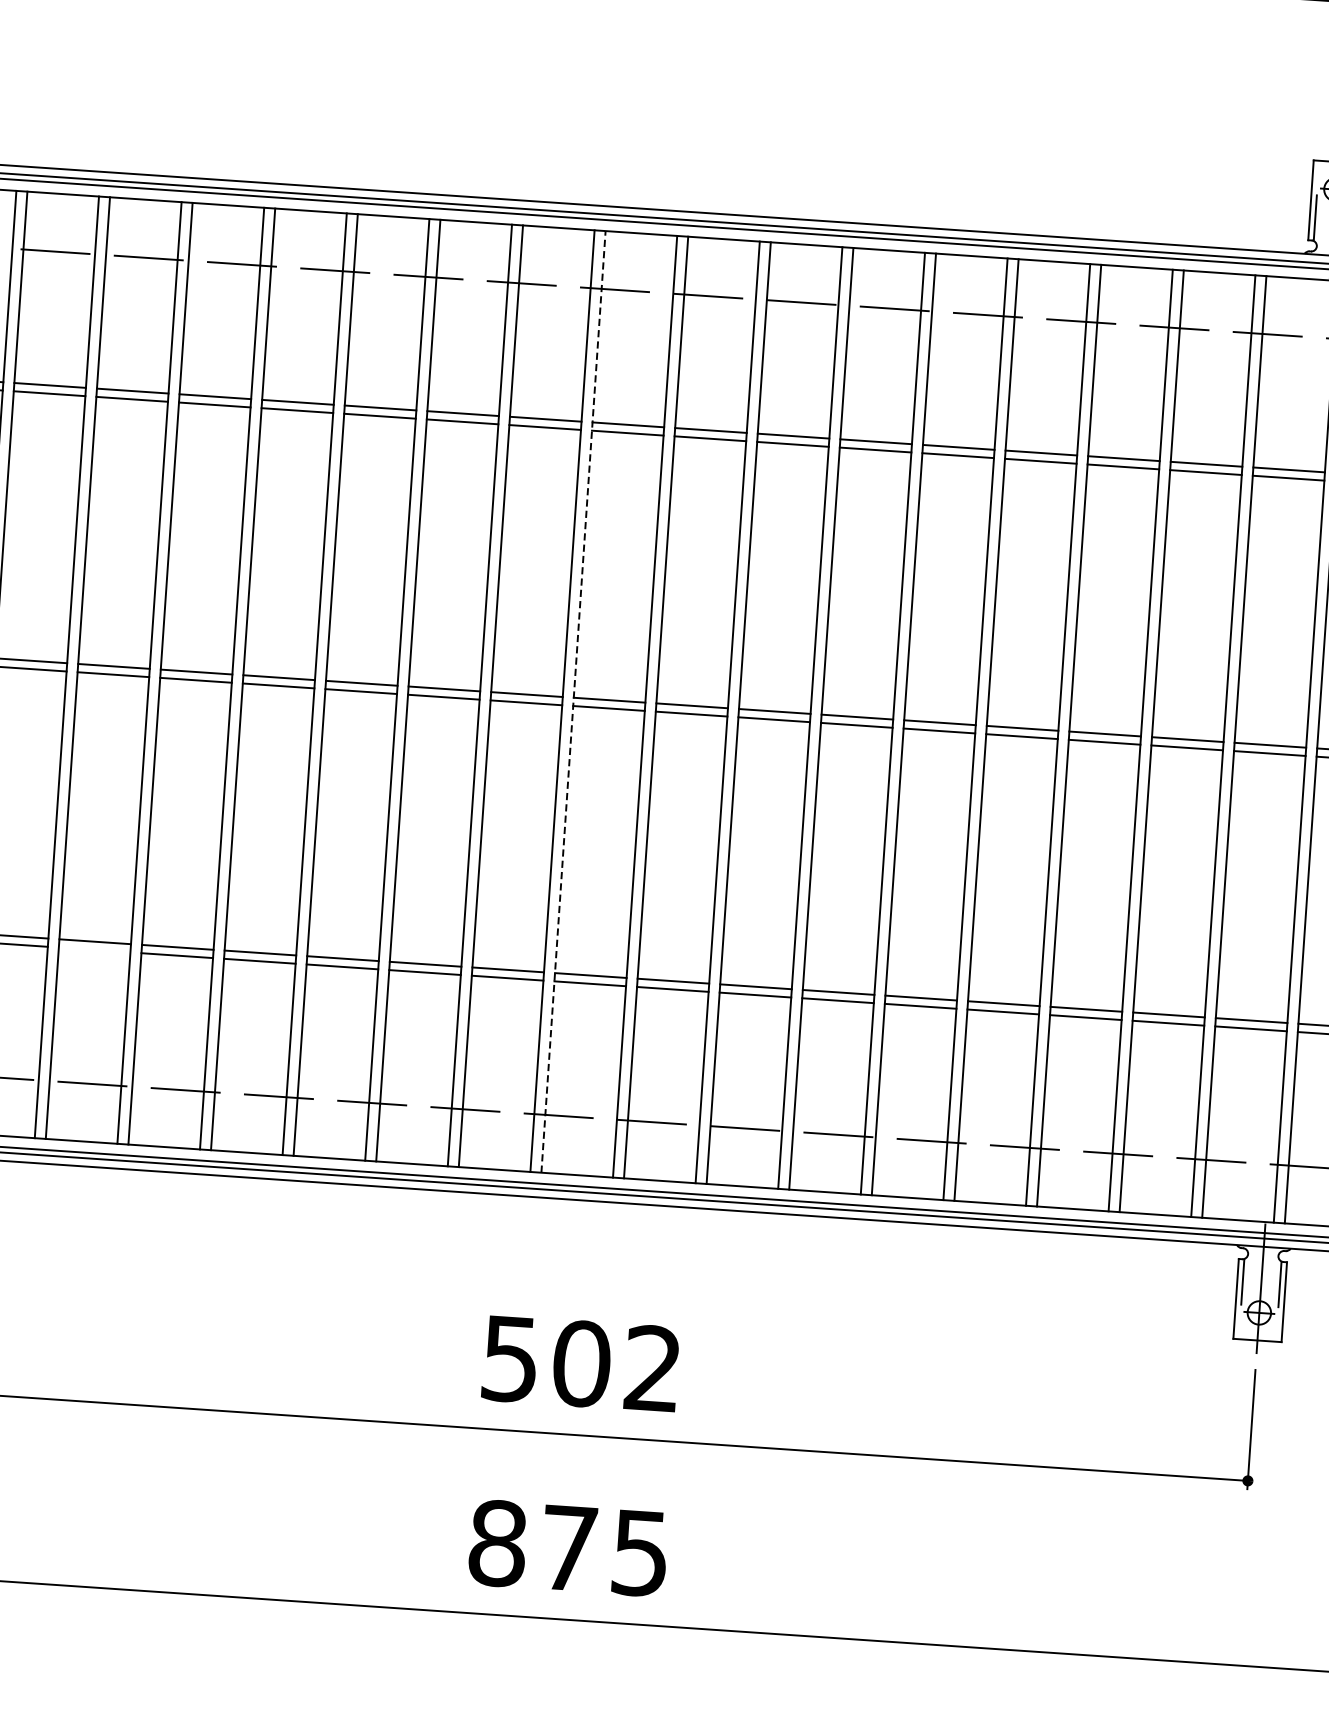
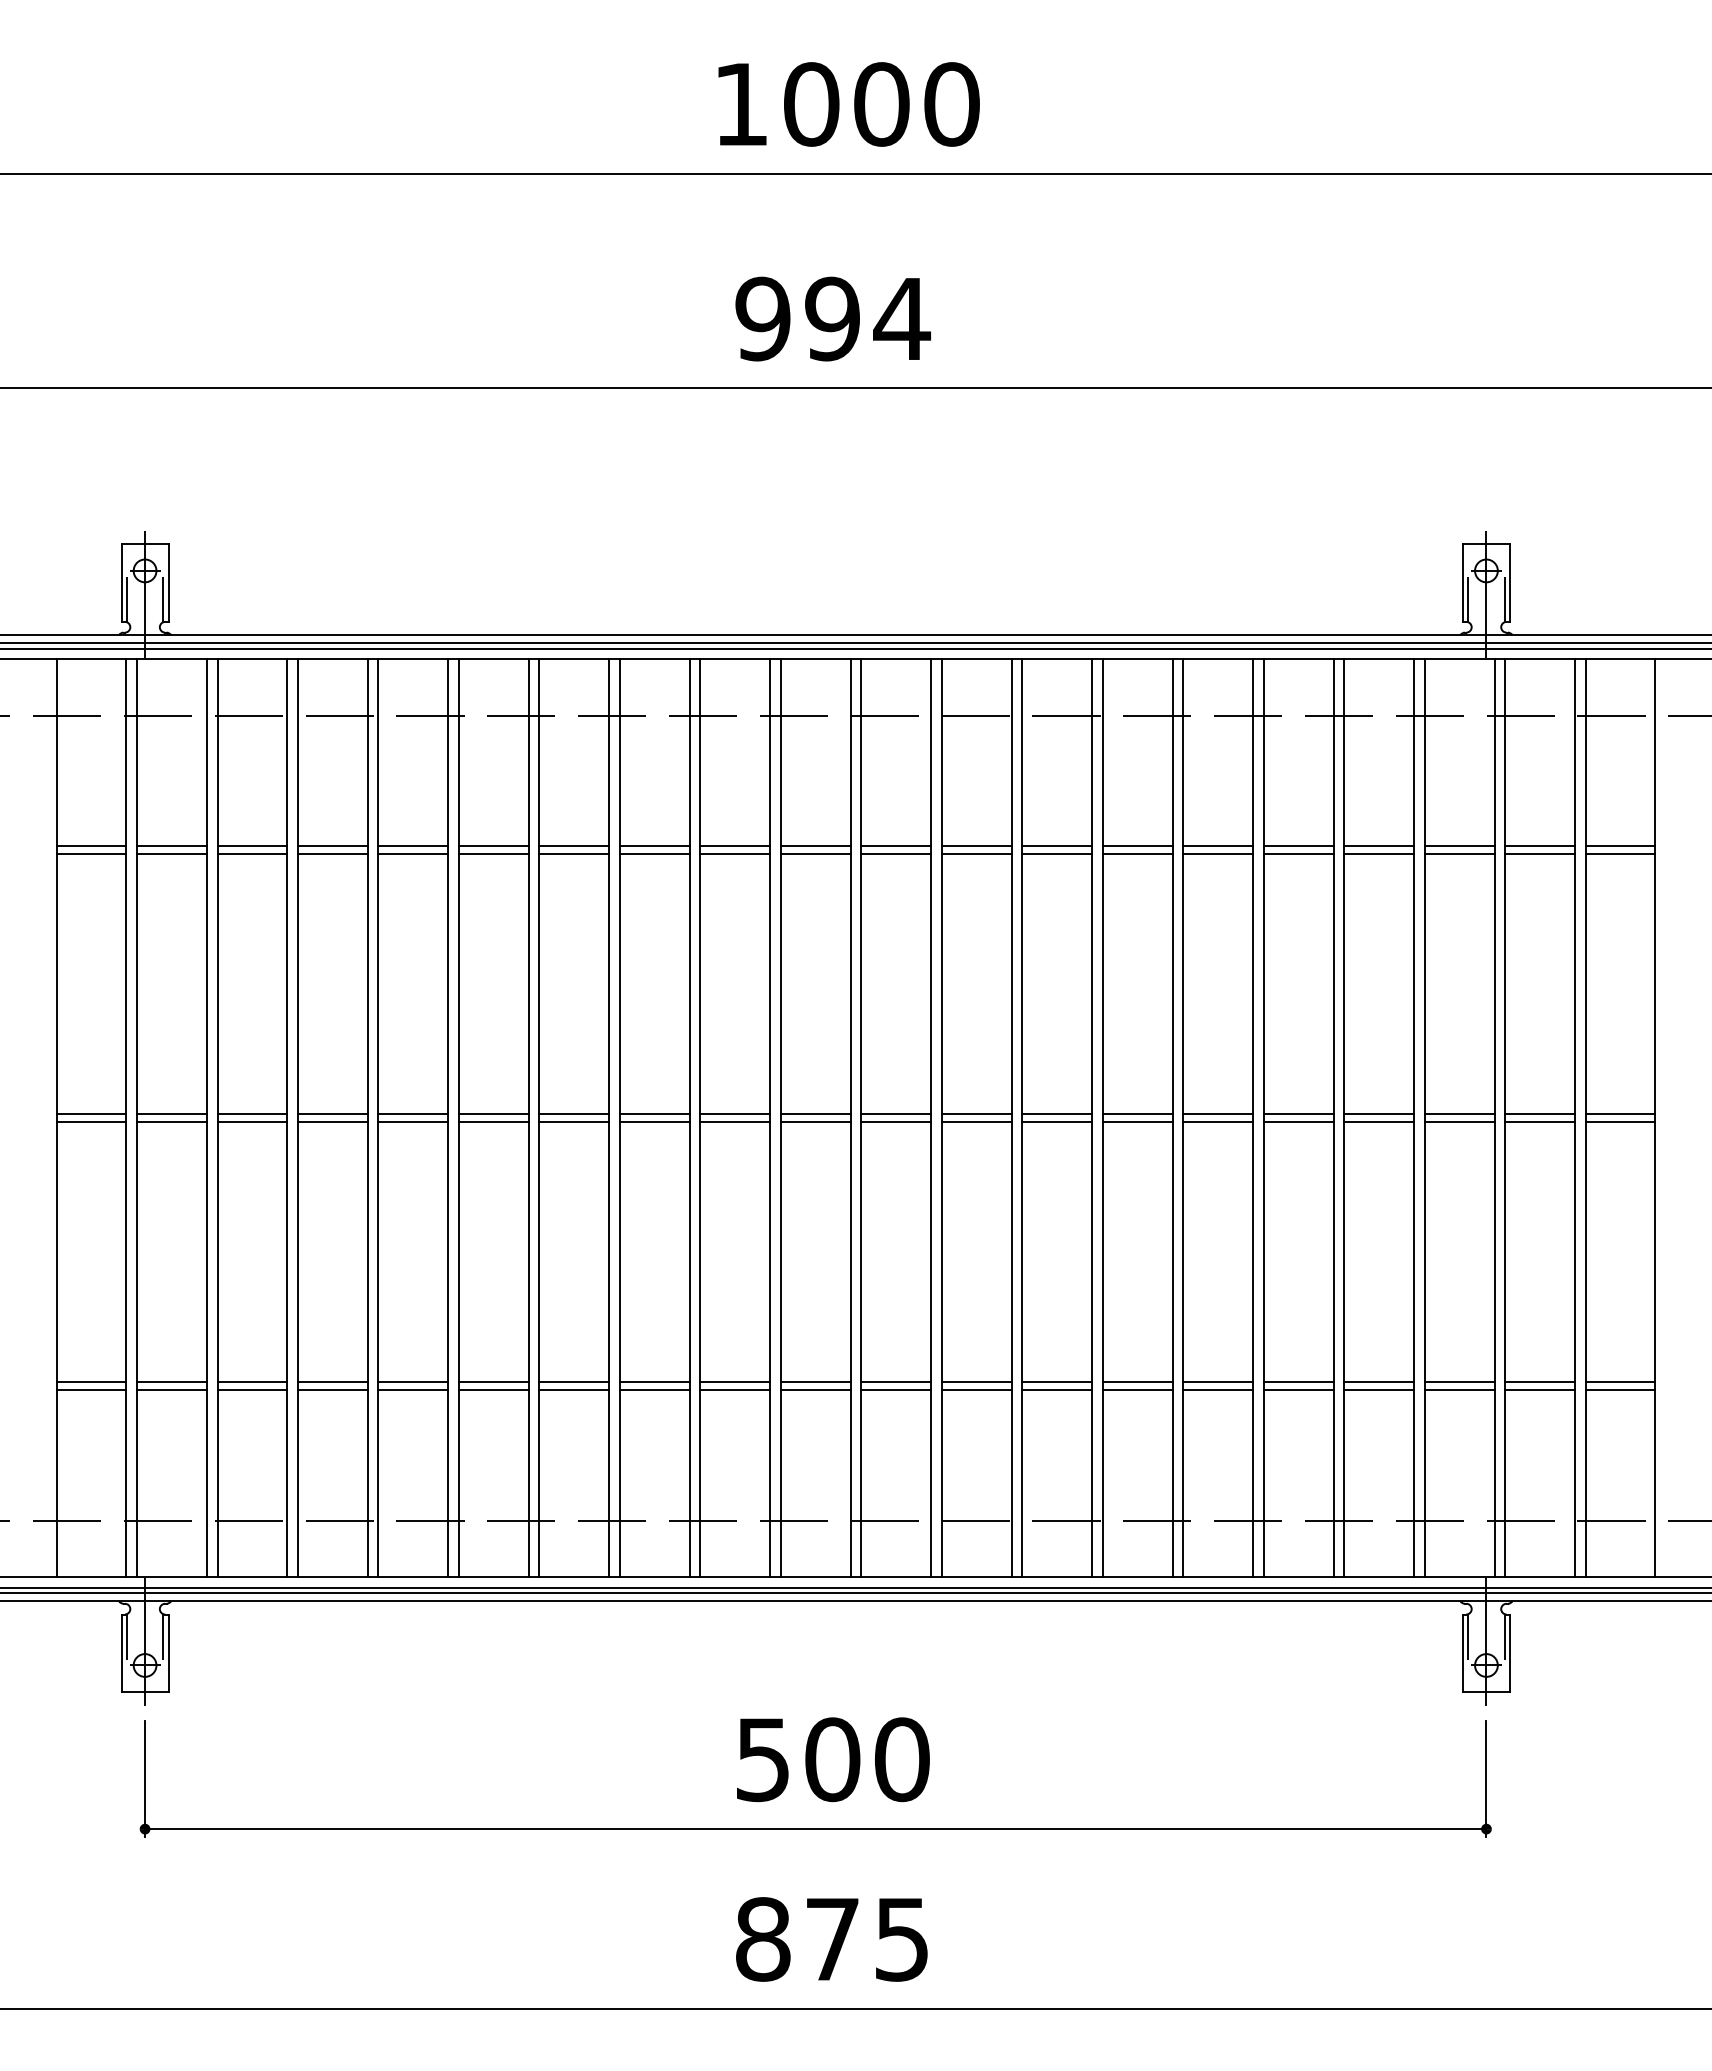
line: (573, 702) -> (780, 1118), dashed -> solid
line: (94, 949) -> (332, 1390), added
text: (653, 1368) -> (902, 1759), 502 -> 500

